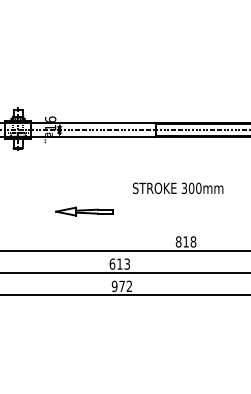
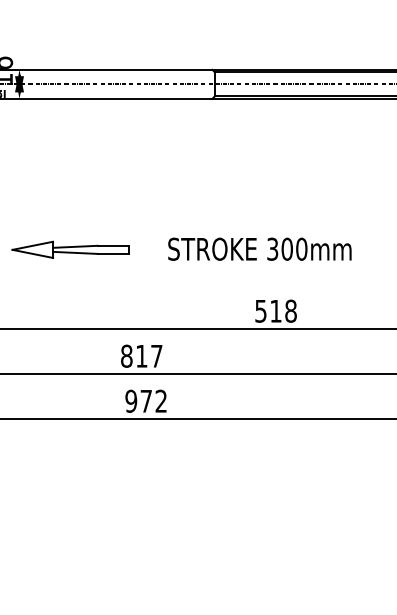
text: (178, 188) -> (260, 249), moved
text: (178, 241) -> (260, 310), 818 -> 518
text: (119, 263) -> (141, 354), 613 -> 817

